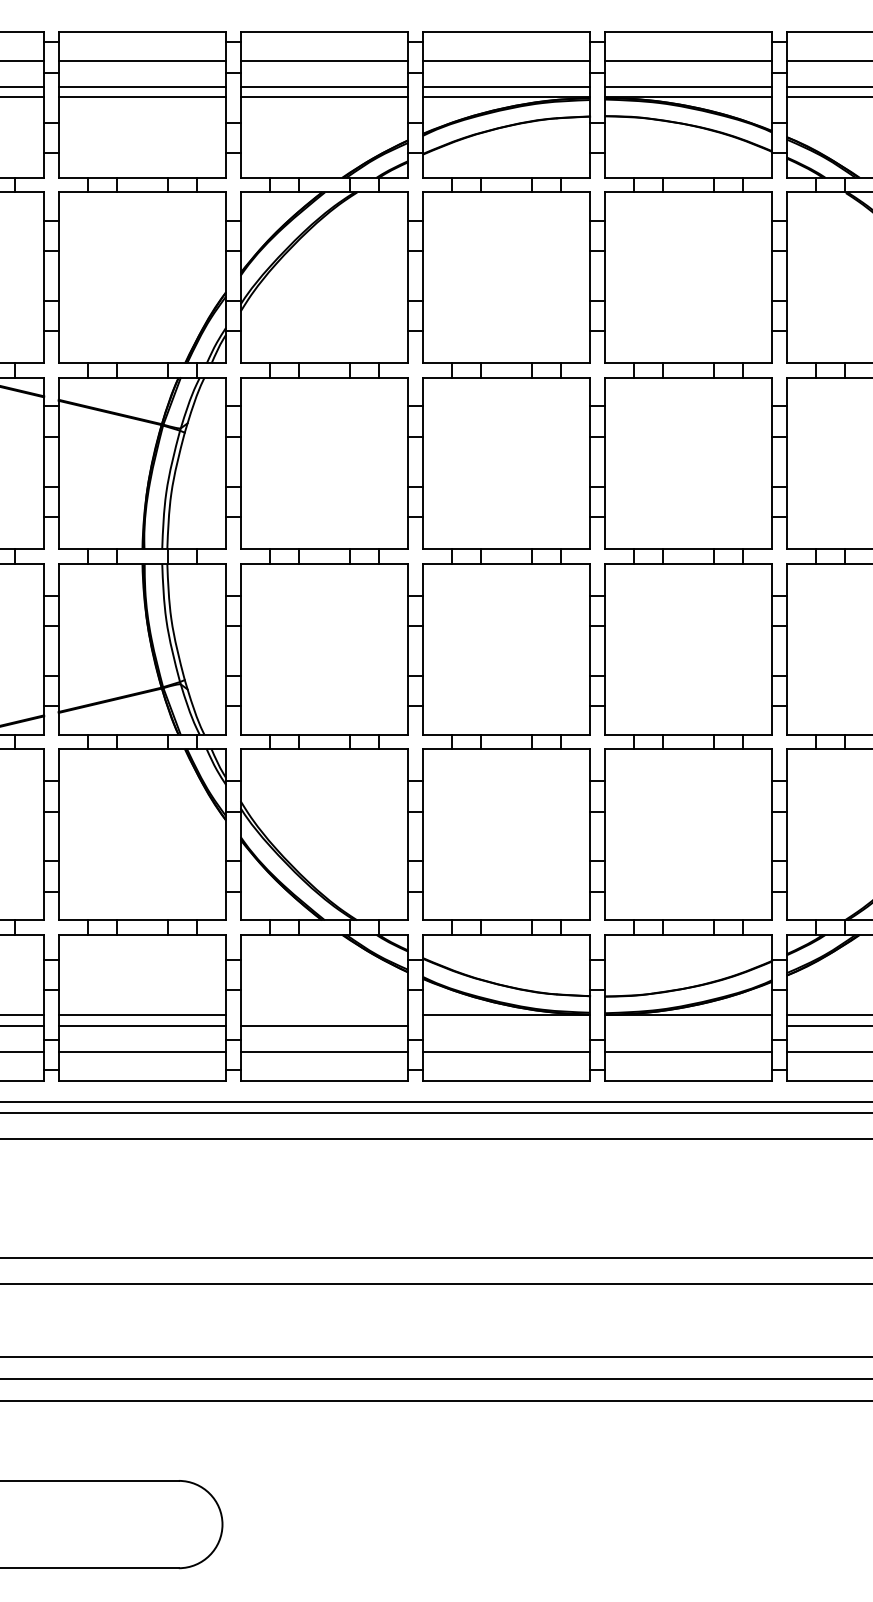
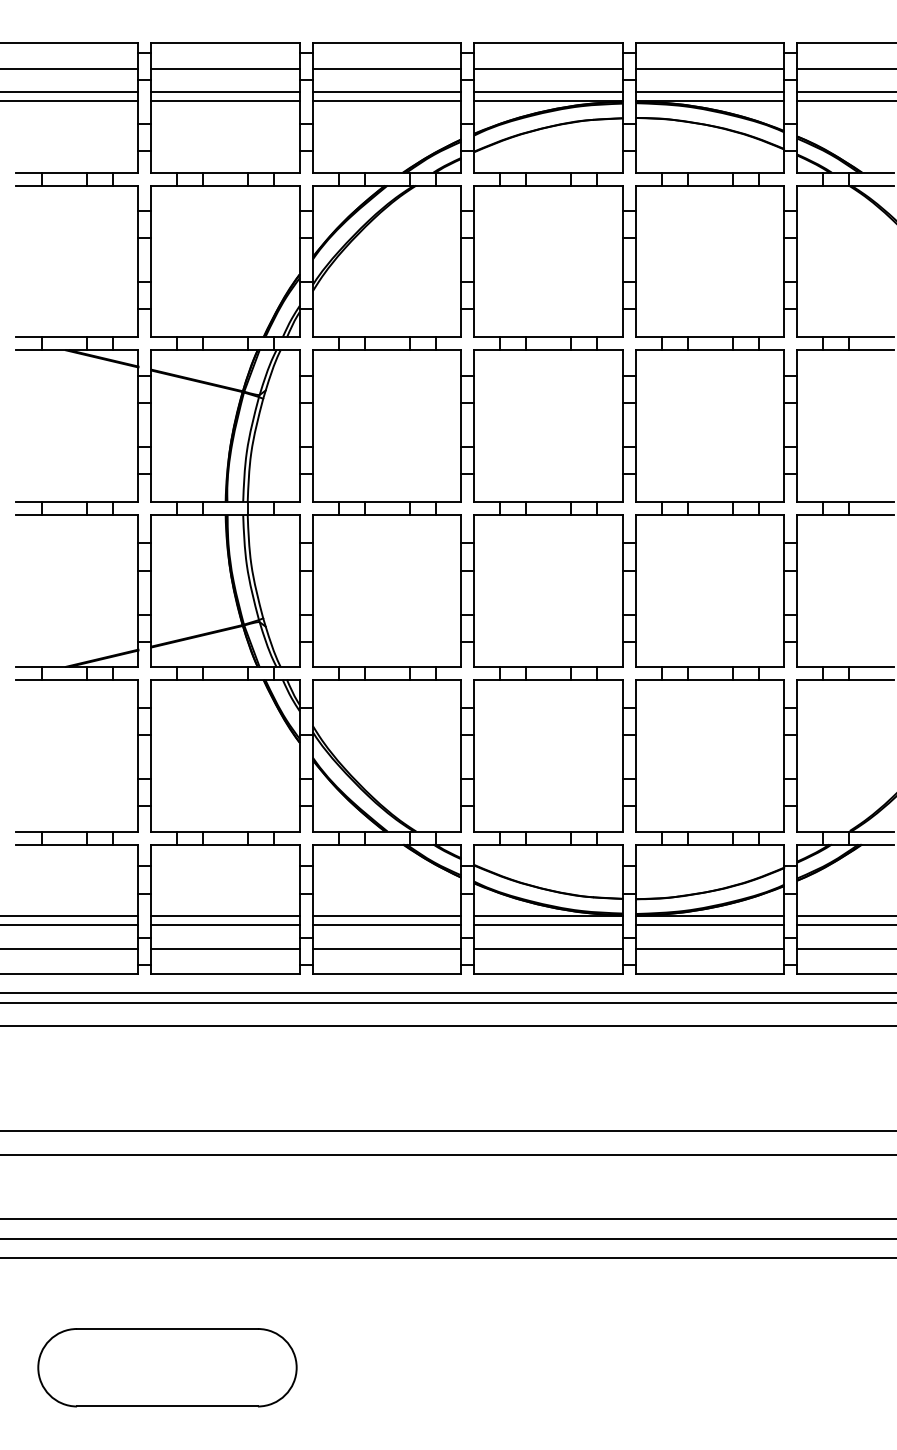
line: (323, 1014) -> (386, 915), added
line: (506, 1026) -> (548, 925), added
line: (687, 1026) -> (709, 925), added

